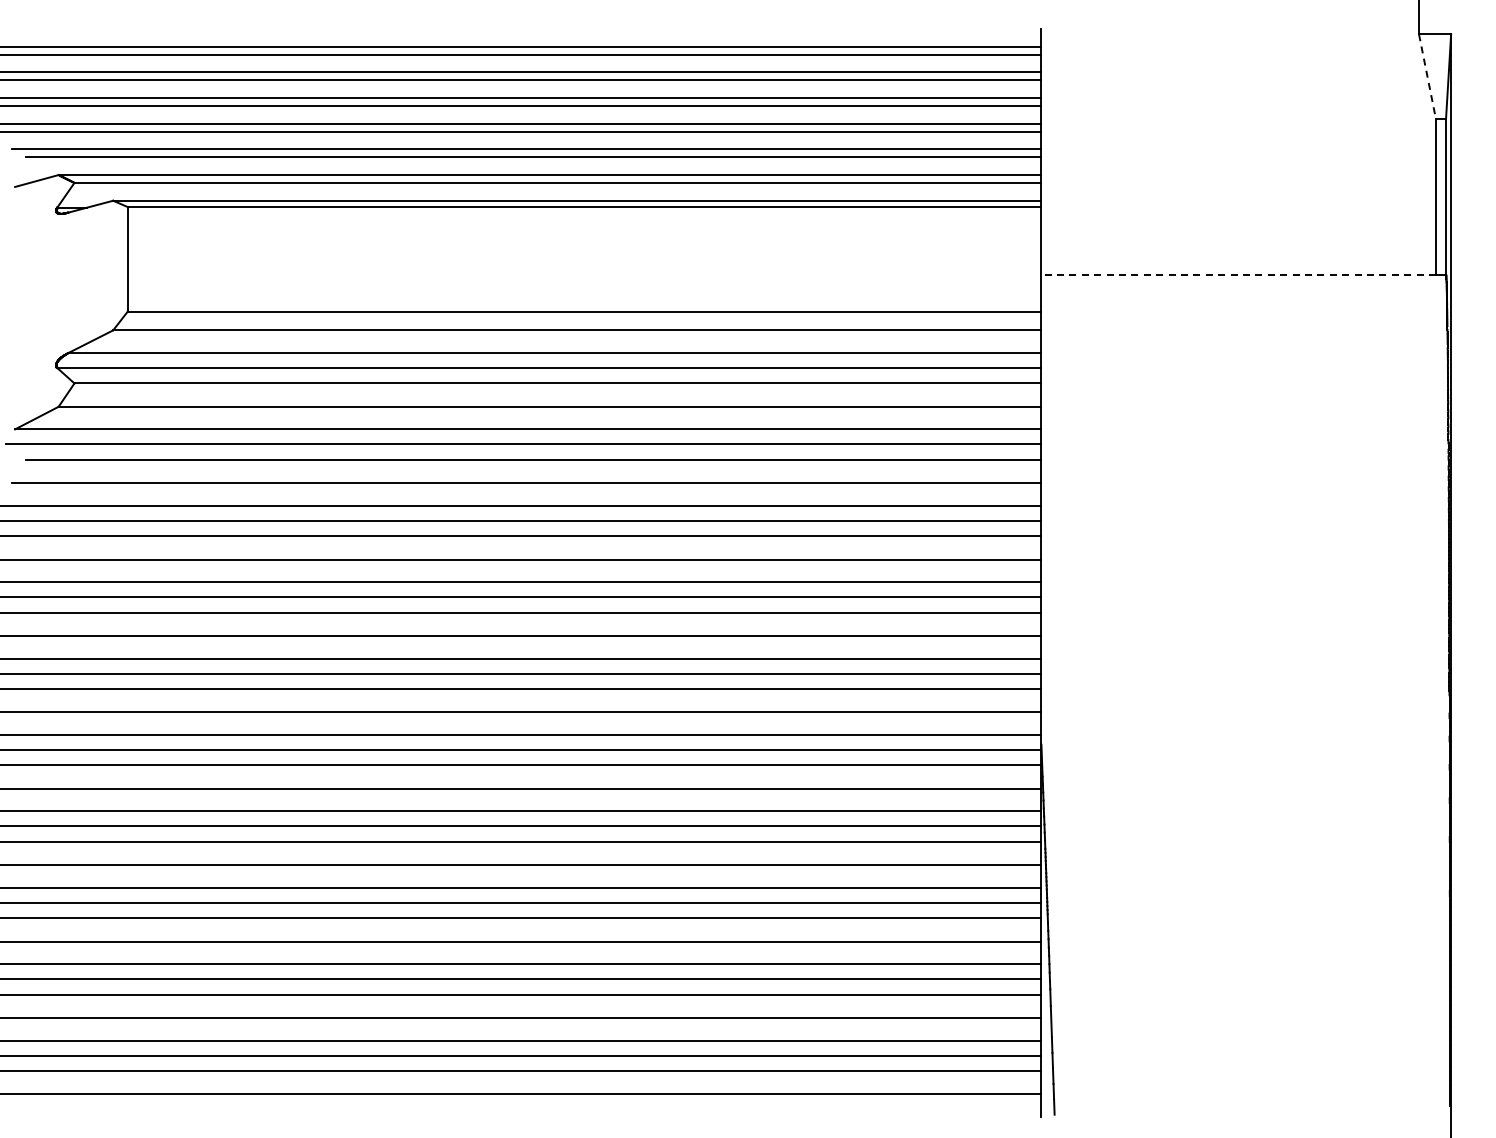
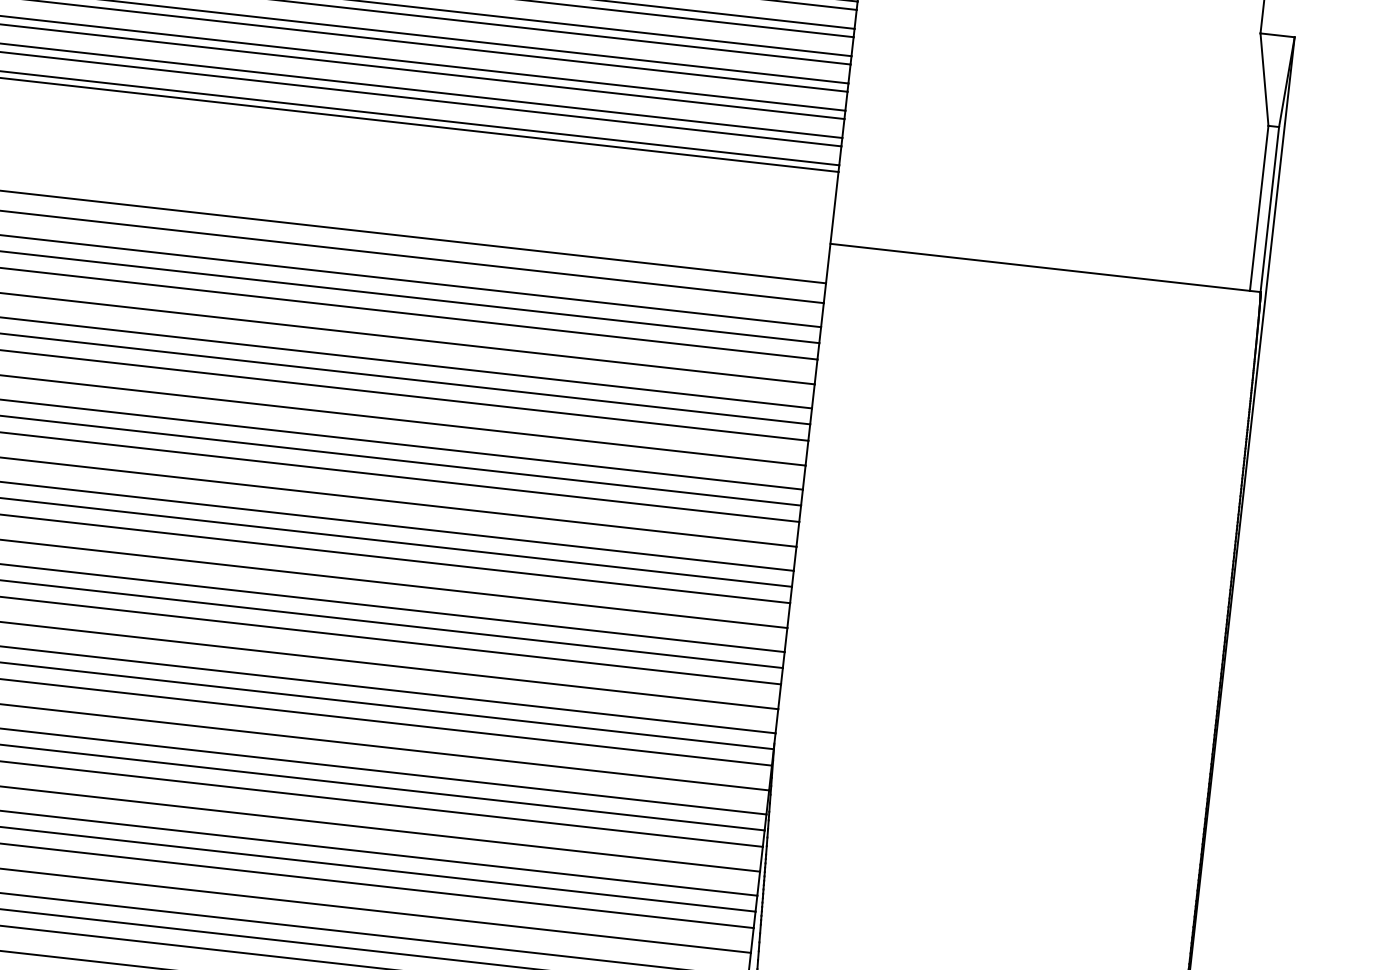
line: (1427, 77) -> (1264, 80), dashed -> solid
line: (1238, 274) -> (1039, 267), dashed -> solid

